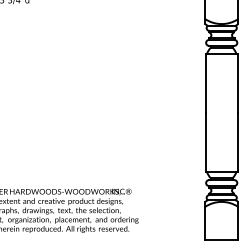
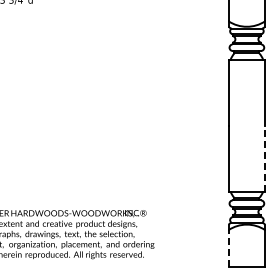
line: (237, 142) -> (264, 158), solid -> dashed
line: (205, 223) -> (228, 248), solid -> dashed

